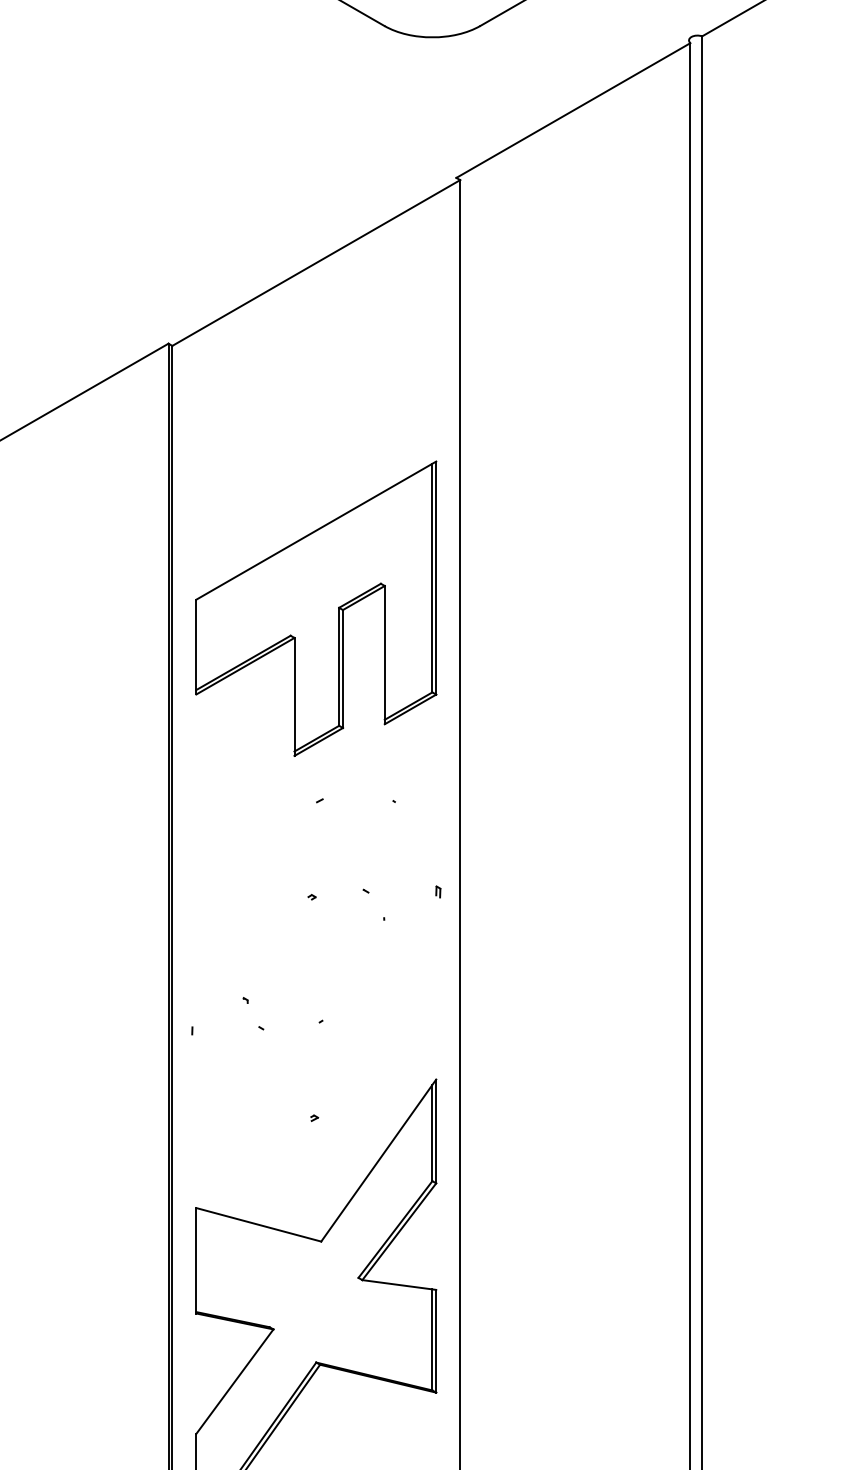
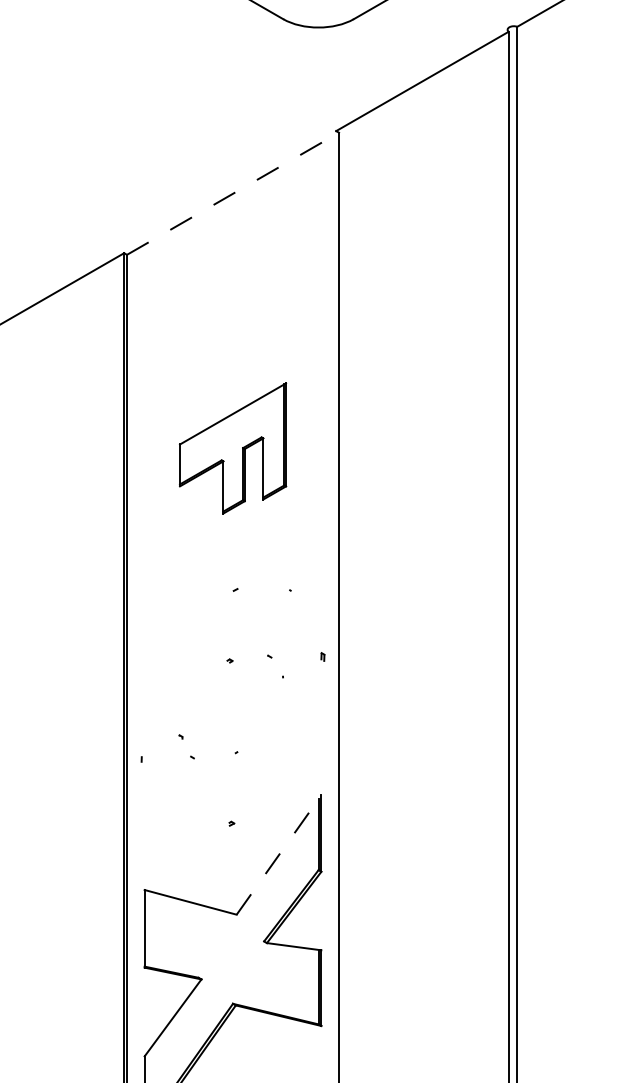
line: (316, 262) -> (233, 193), solid -> dashed
part: (315, 608) -> (232, 448), size x0.6
line: (379, 1159) -> (279, 854), solid -> dashed

